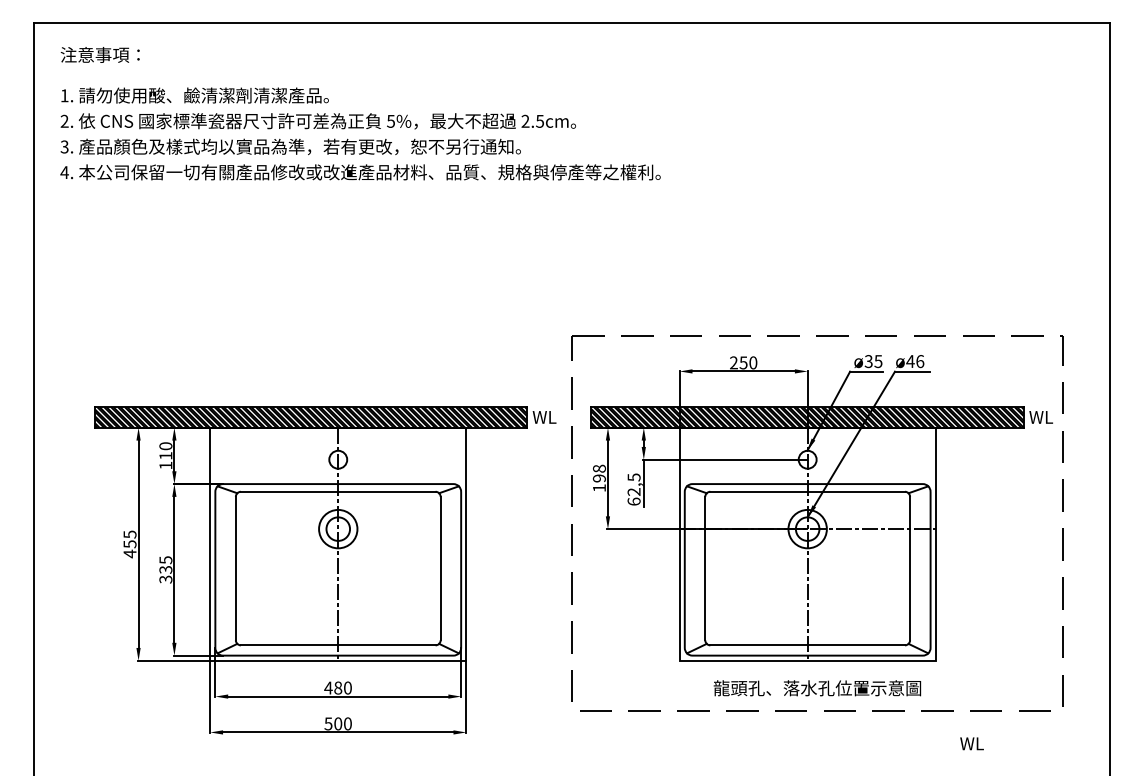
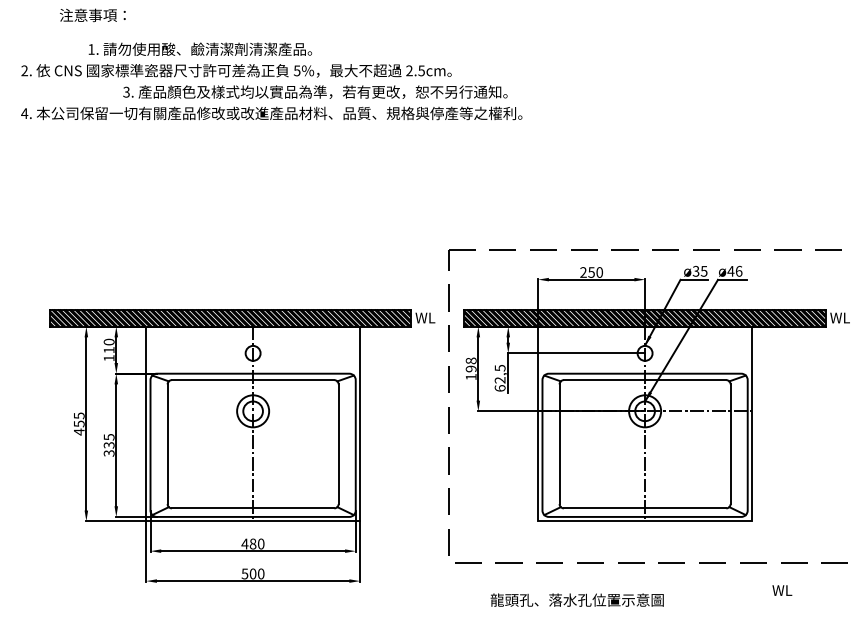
text: (99, 54) -> (92, 15), moved
text: (194, 95) -> (199, 49), moved
text: (290, 146) -> (315, 91), moved
text: (817, 688) -> (577, 600), moved

